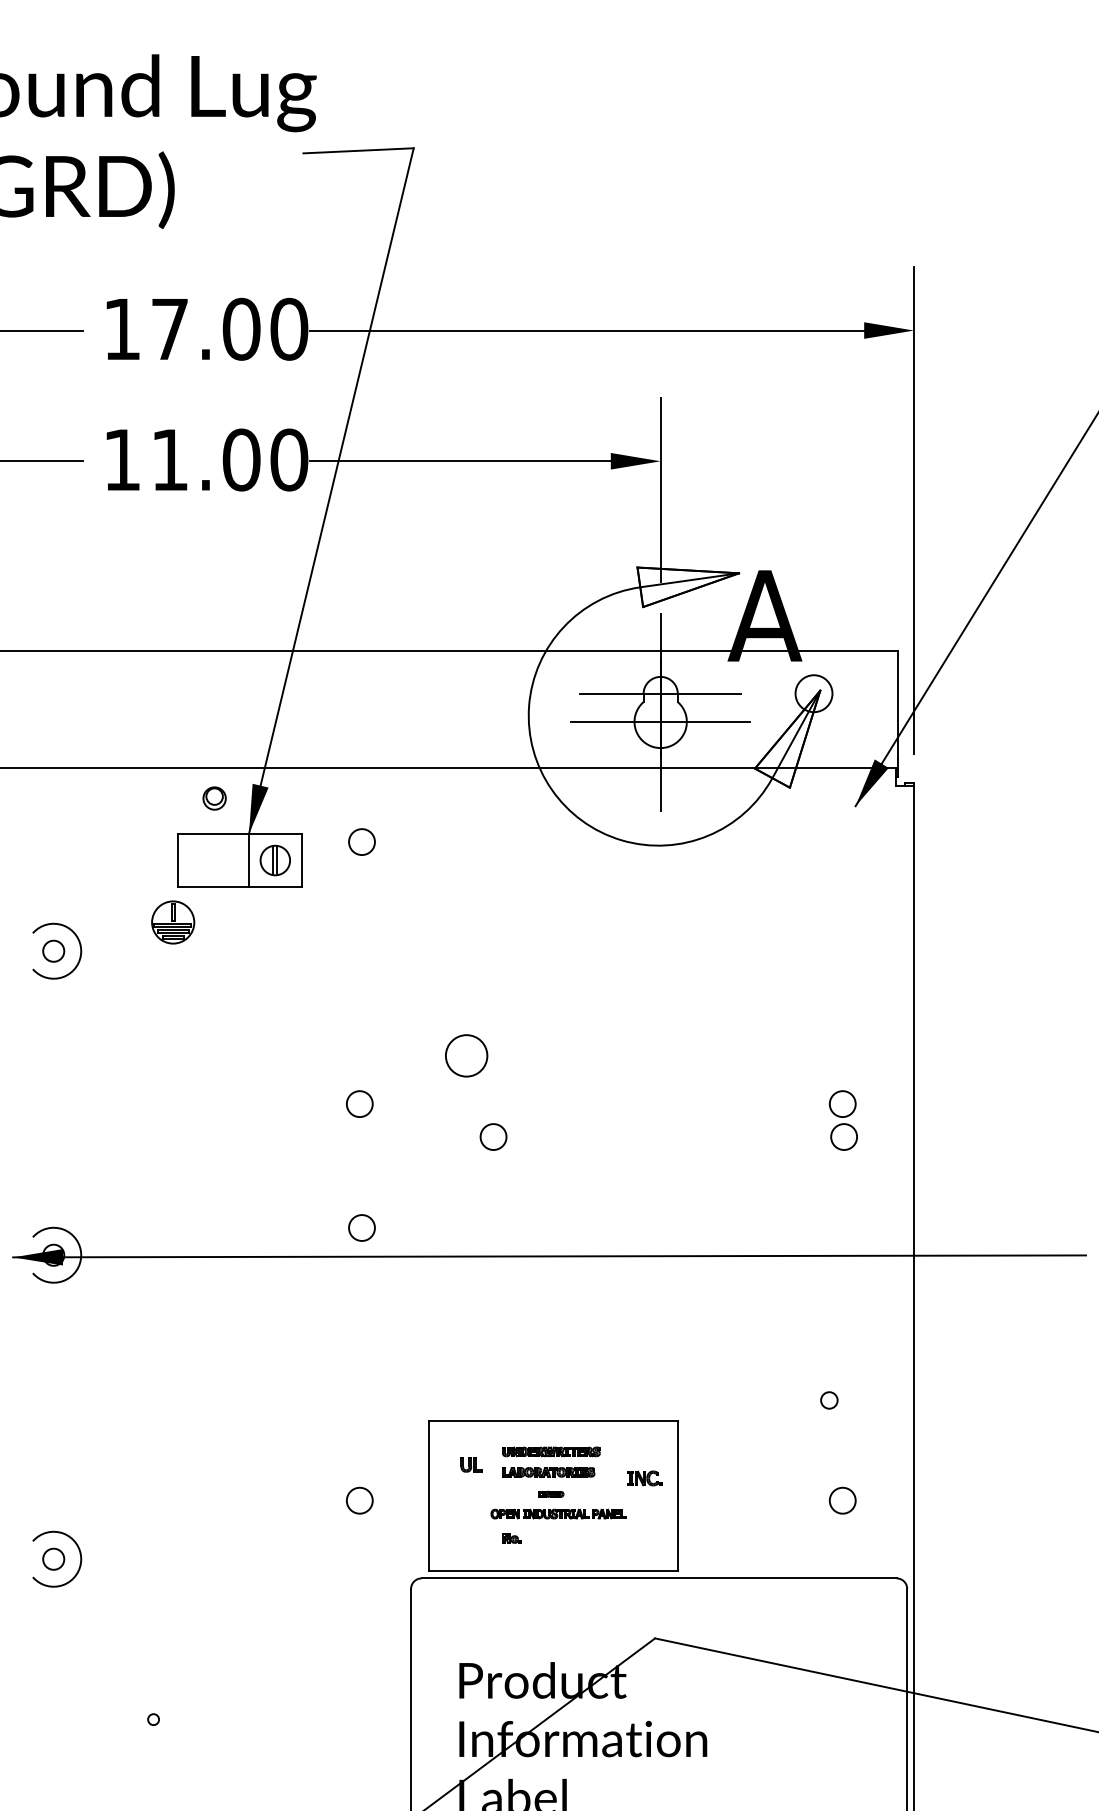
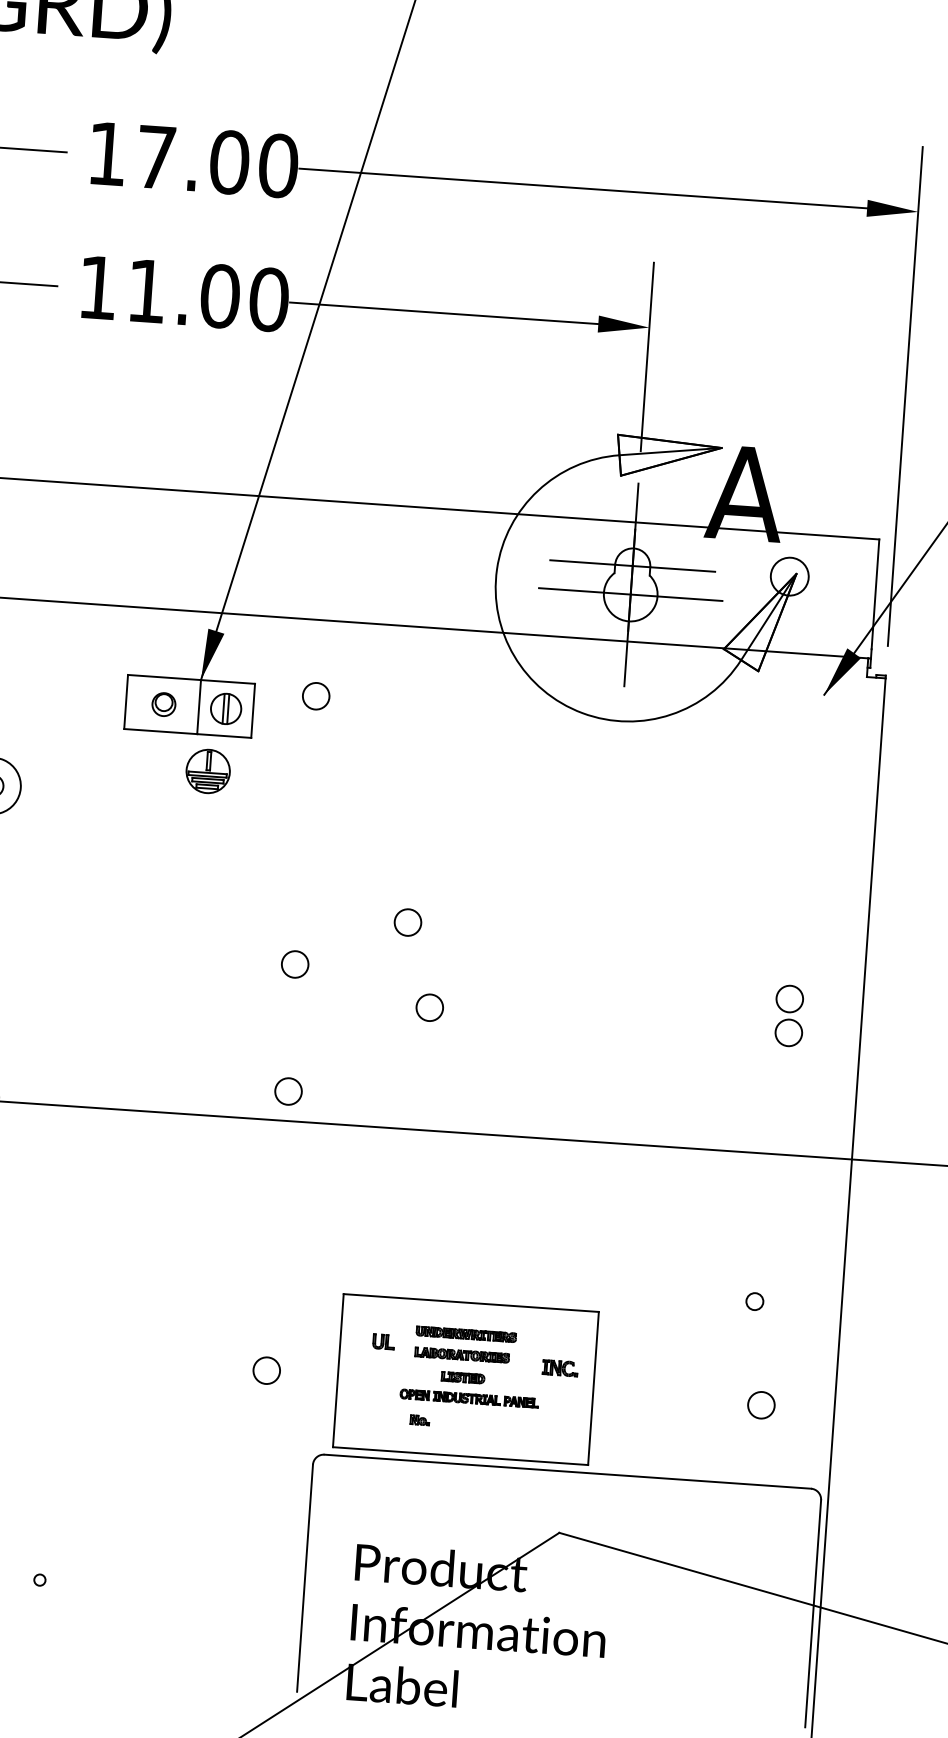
part: (214, 798) -> (163, 704), moved
part: (173, 922) -> (208, 771), moved
circle: (466, 1055) -> (407, 922), size x0.62
part: (550, 1494) -> (462, 1377), size x1.67

